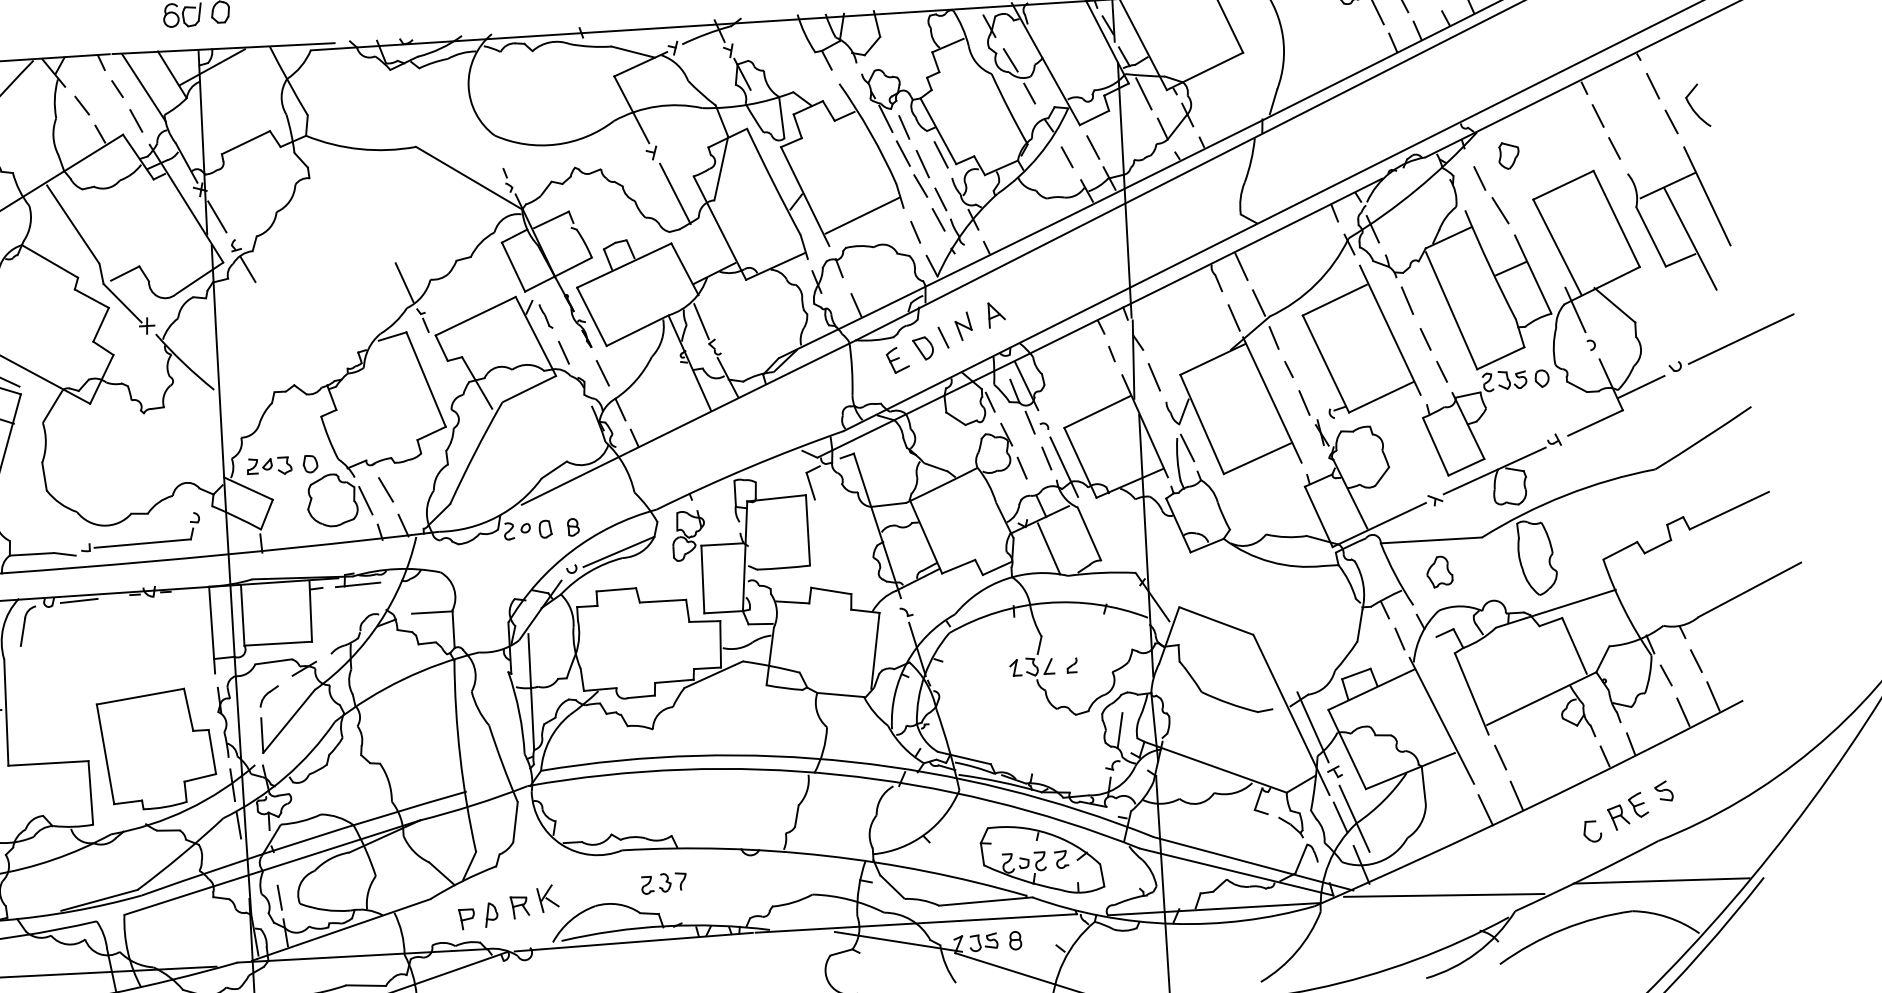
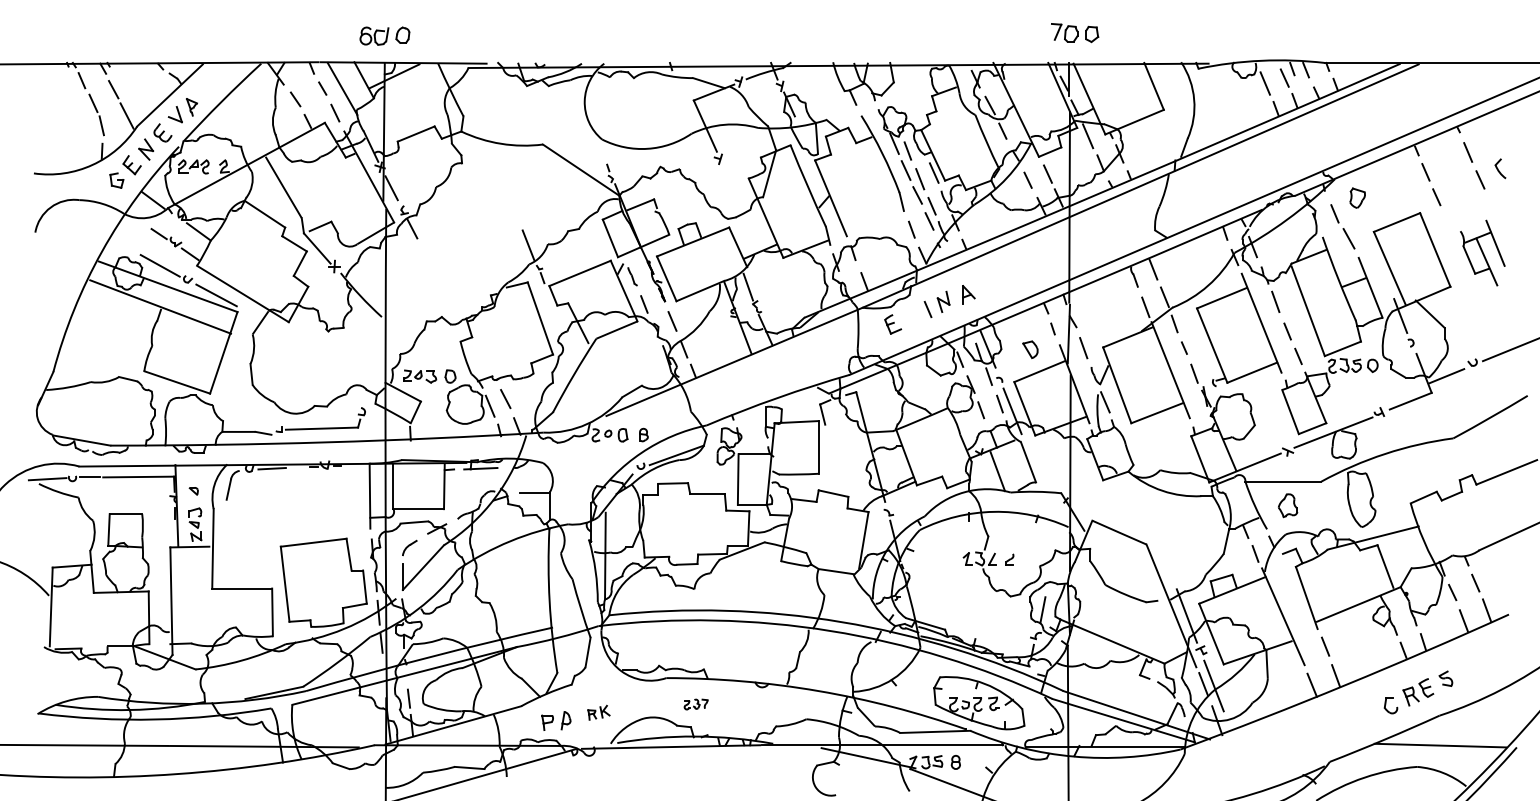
part: (1697, 105) -> (1500, 168), size x0.6
line: (675, 193) -> (734, 190), removed
line: (861, 214) -> (872, 214), removed
part: (1679, 218) -> (1482, 252), size x0.6
part: (923, 348) -> (1030, 349), moved
part: (663, 883) -> (695, 704), size x0.7
line: (1444, 894) -> (1277, 746), removed
part: (534, 901) -> (598, 712), size x0.6

